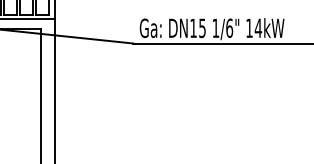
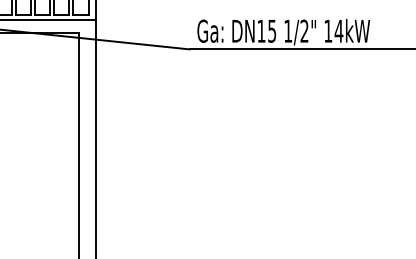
text: (229, 27) -> (304, 30), 1/6" -> 1/2"

